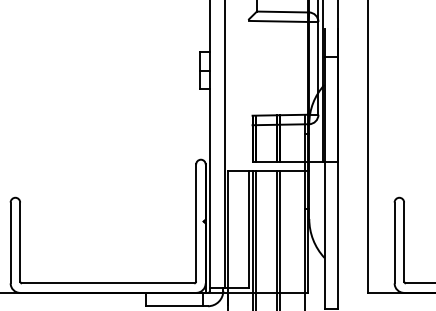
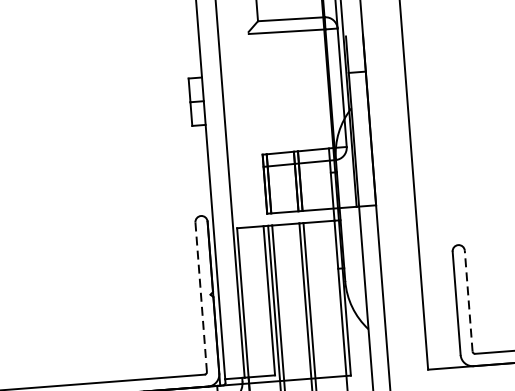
line: (196, 222) -> (201, 296), solid -> dashed
line: (404, 241) -> (469, 300), solid -> dashed

